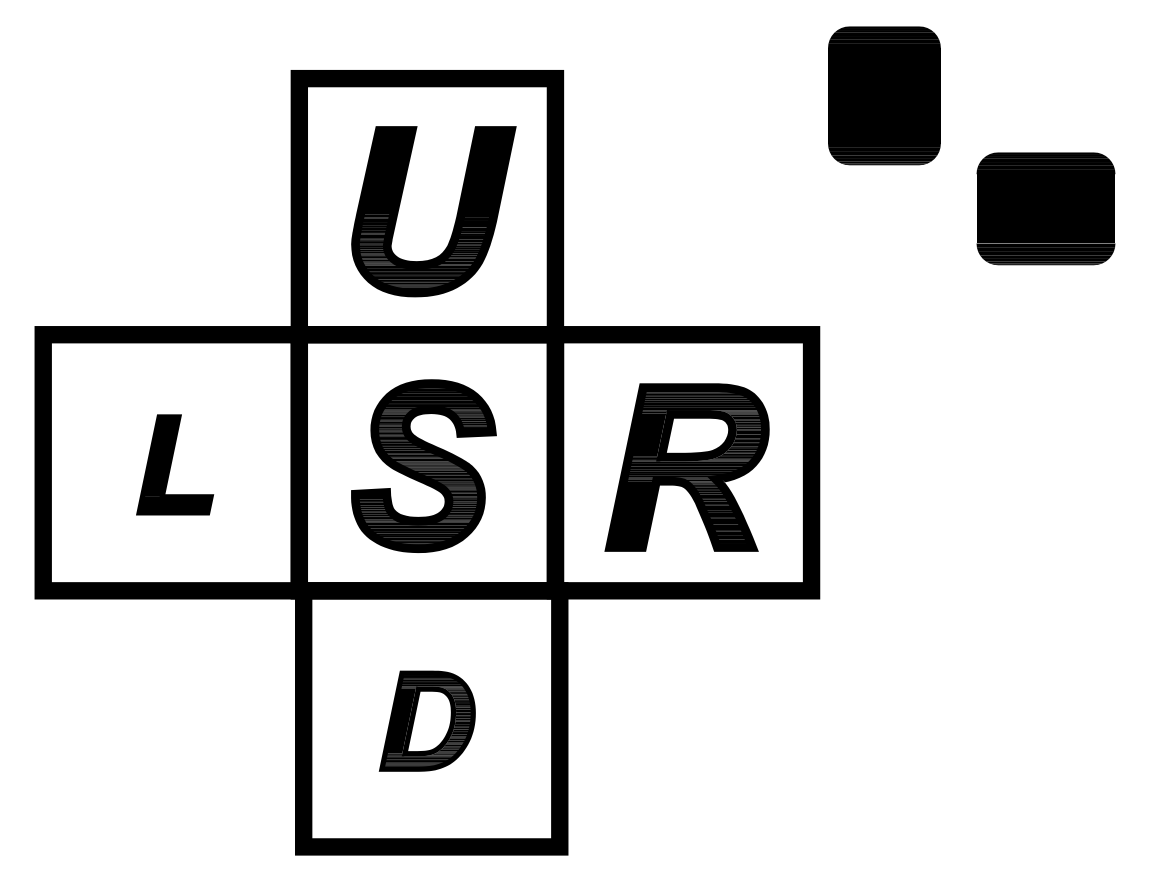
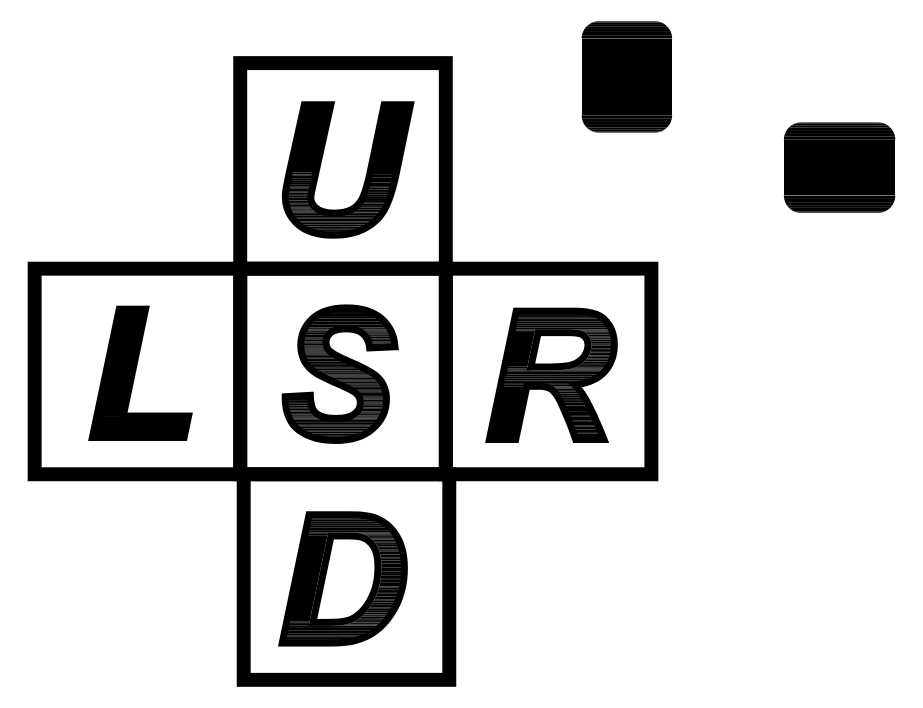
part: (883, 95) -> (626, 76), moved
part: (175, 464) -> (140, 372), size x1.67
part: (426, 720) -> (342, 578), size x1.67

